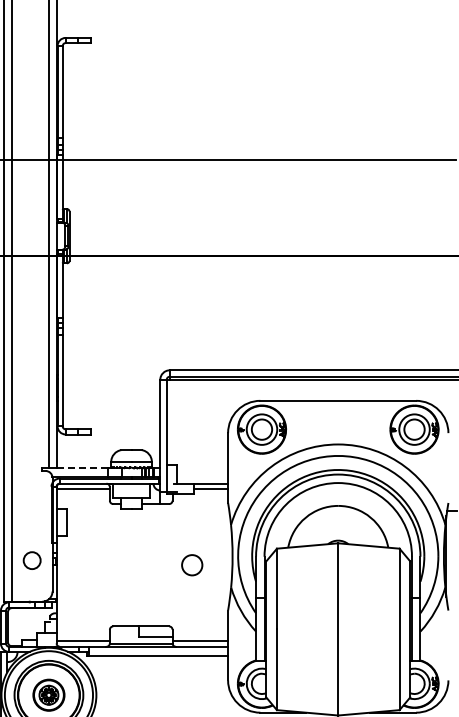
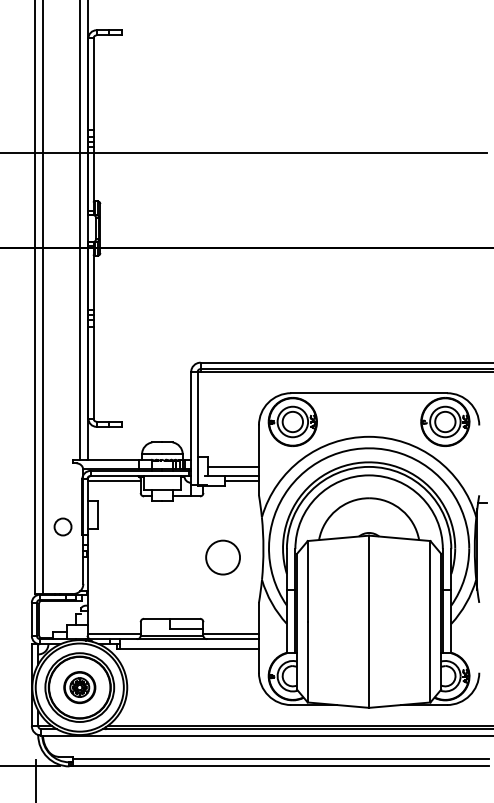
line: (82, 467) -> (113, 459), dashed -> solid
line: (201, 474) -> (232, 466), added
circle: (31, 560) -> (62, 526), moved
circle: (192, 565) -> (223, 557), size x1.67

